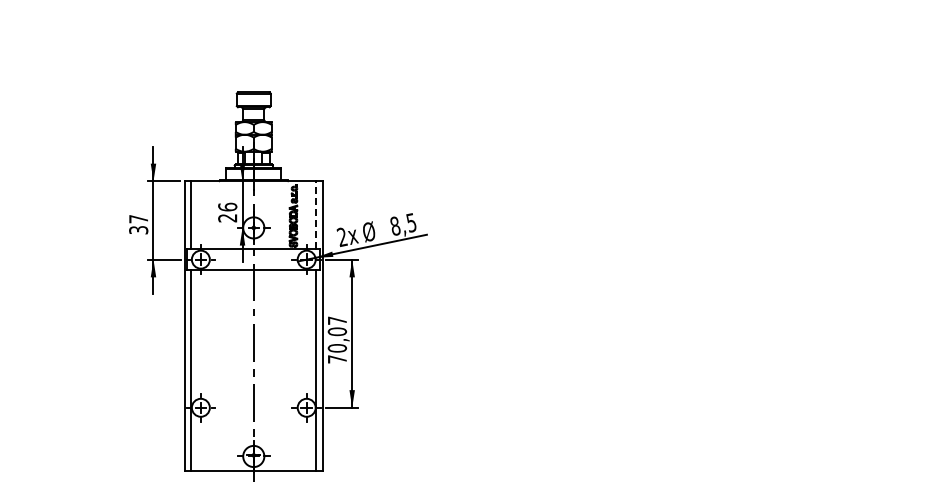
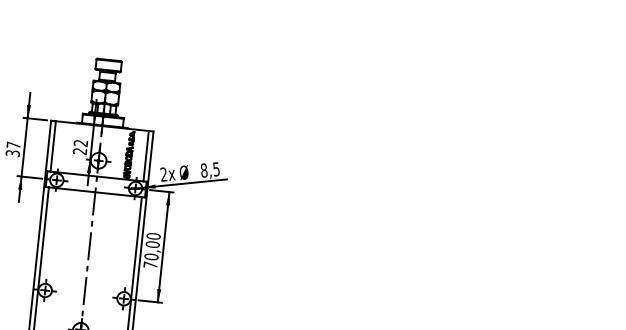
text: (227, 206) -> (80, 142), 26 -> 22
line: (316, 215) -> (146, 156), dashed -> solid
text: (337, 320) -> (153, 236), 70,07 -> 70,00

